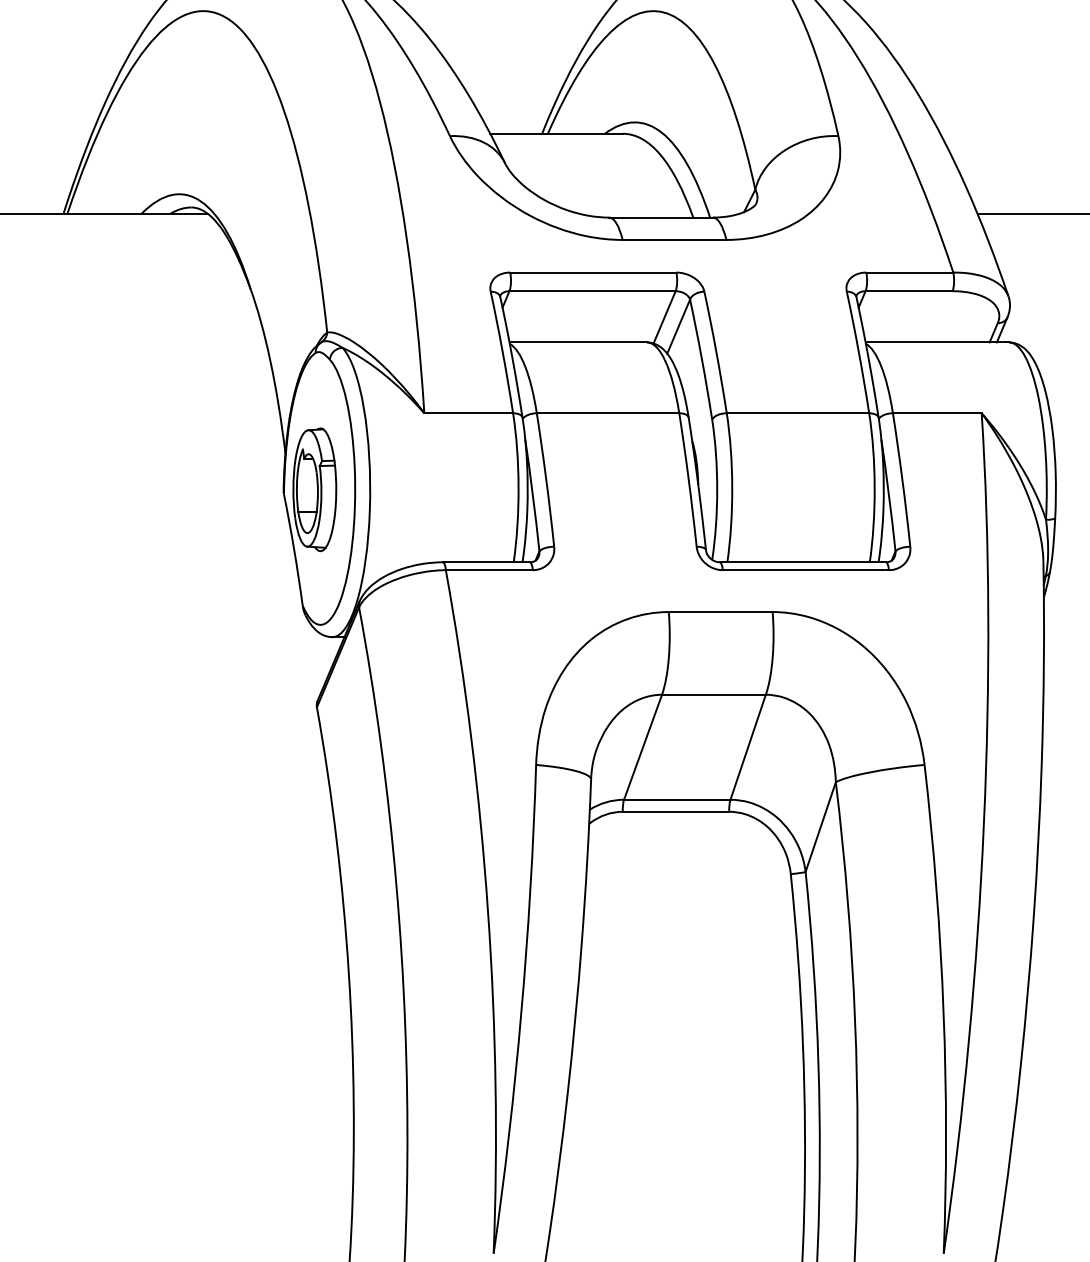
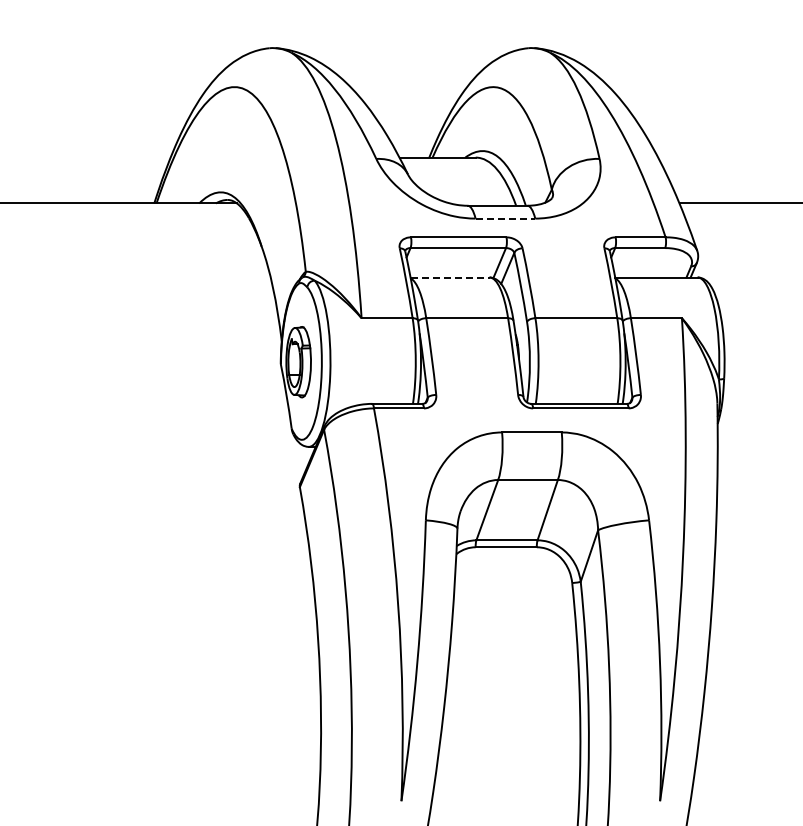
line: (674, 239) -> (505, 218), solid -> dashed
line: (578, 342) -> (450, 277), solid -> dashed

